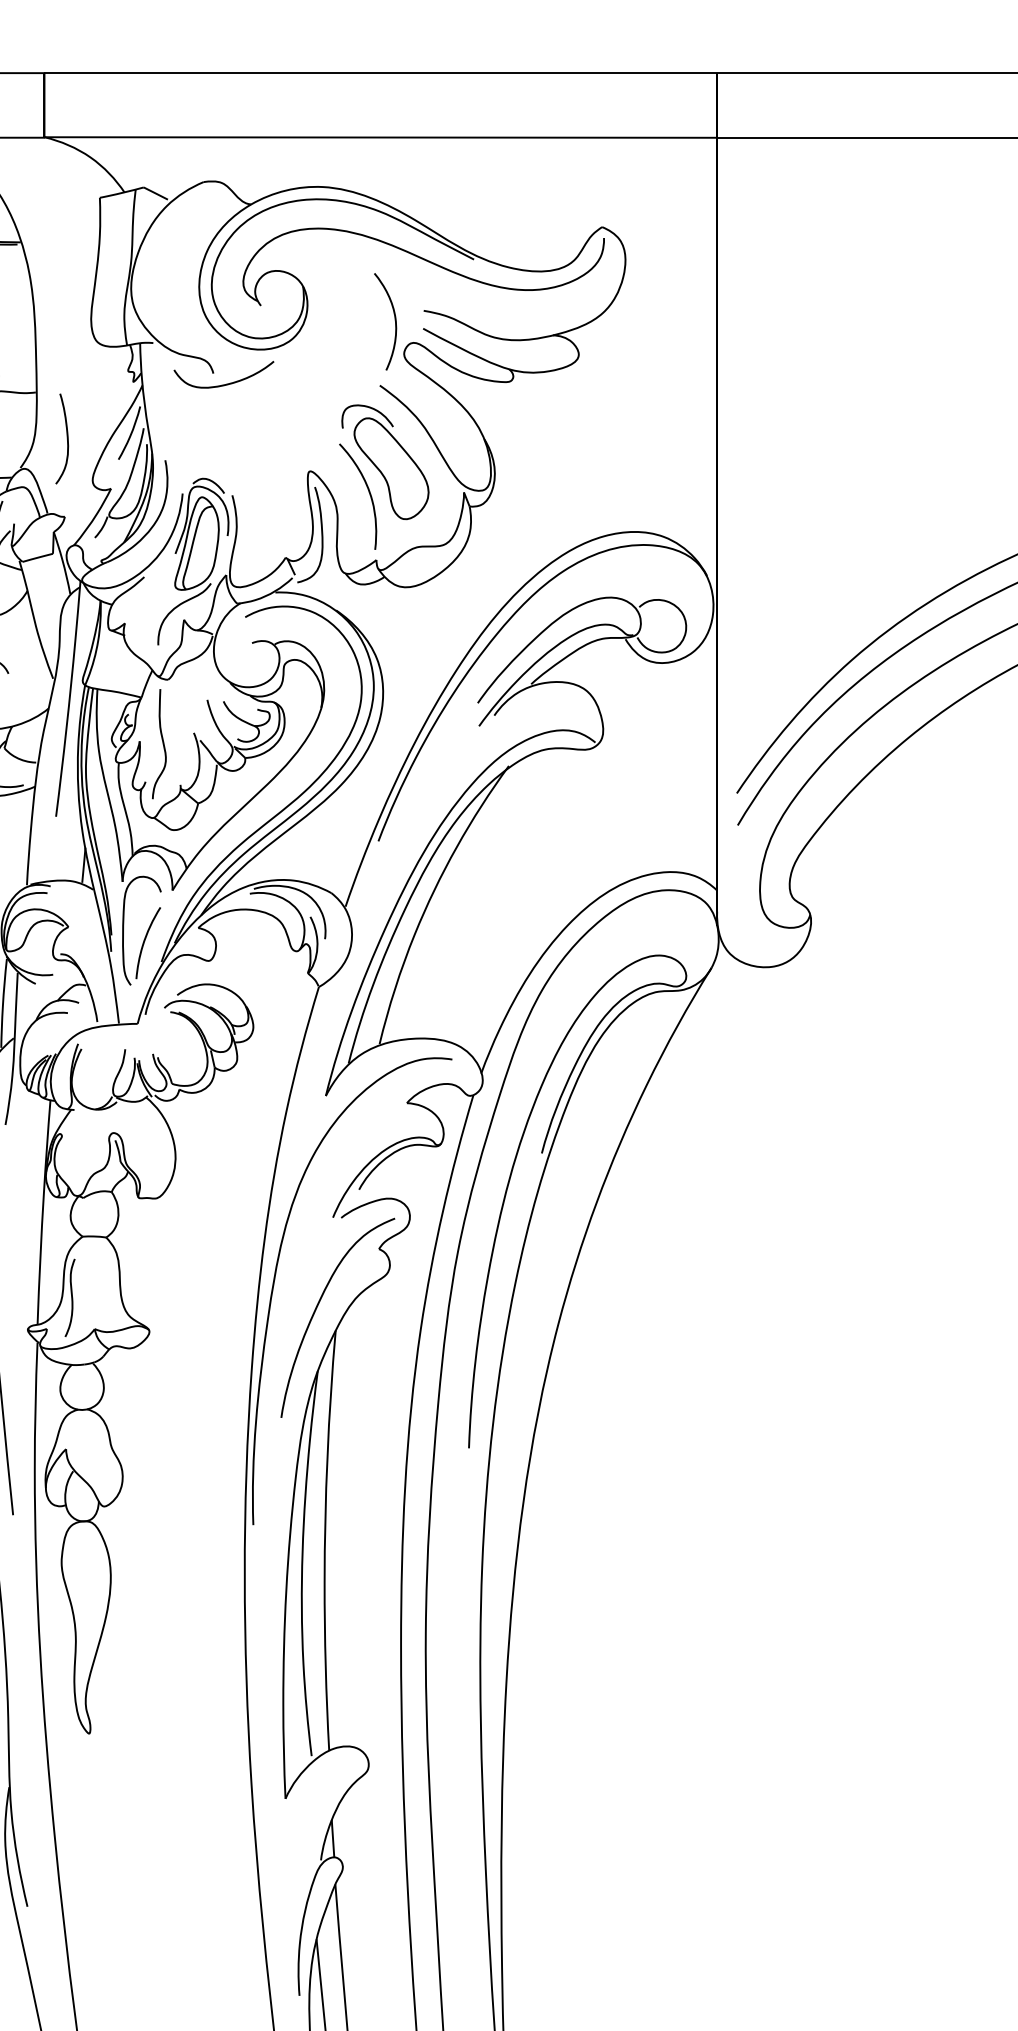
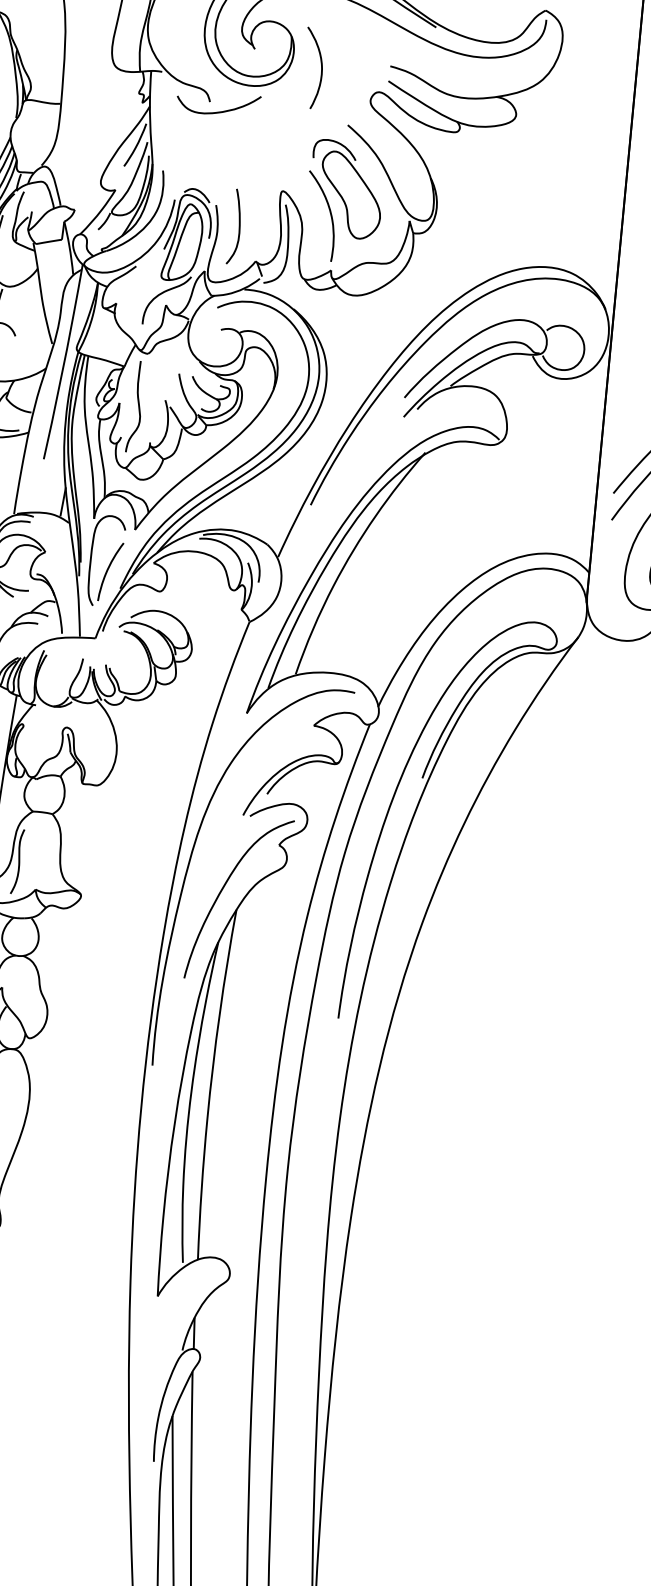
curve: (394, 320) -> (320, 67), moved
curve: (66, 438) -> (238, 226), moved

